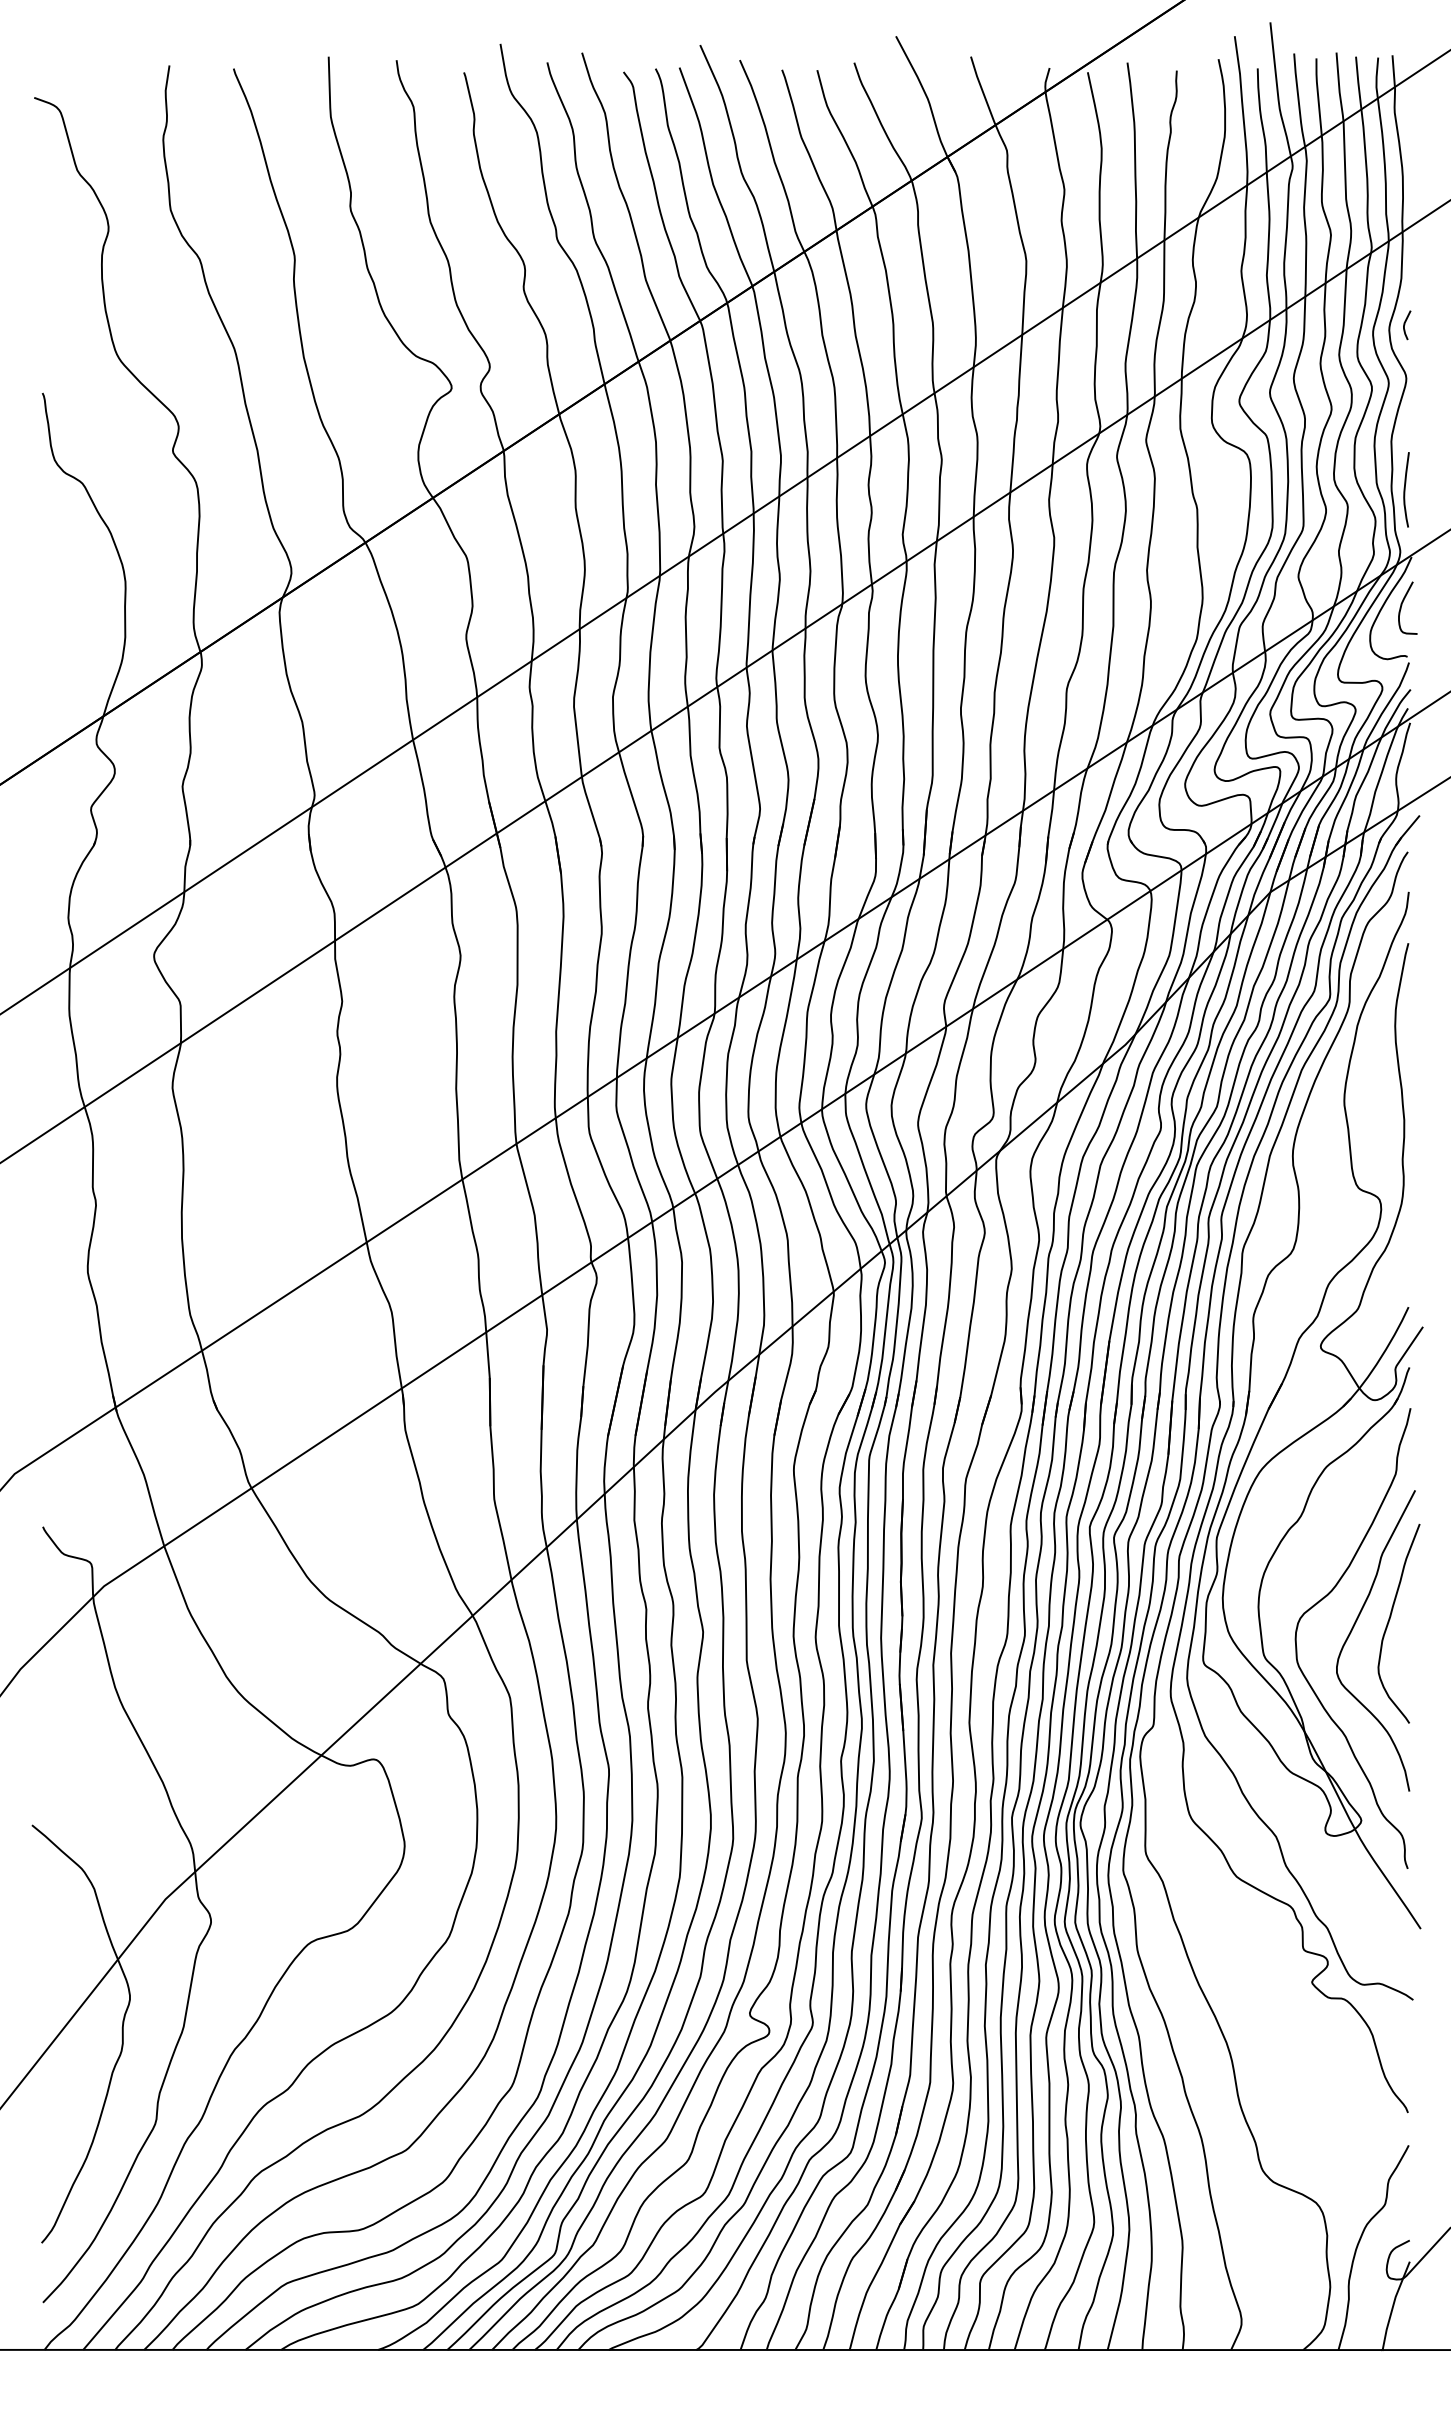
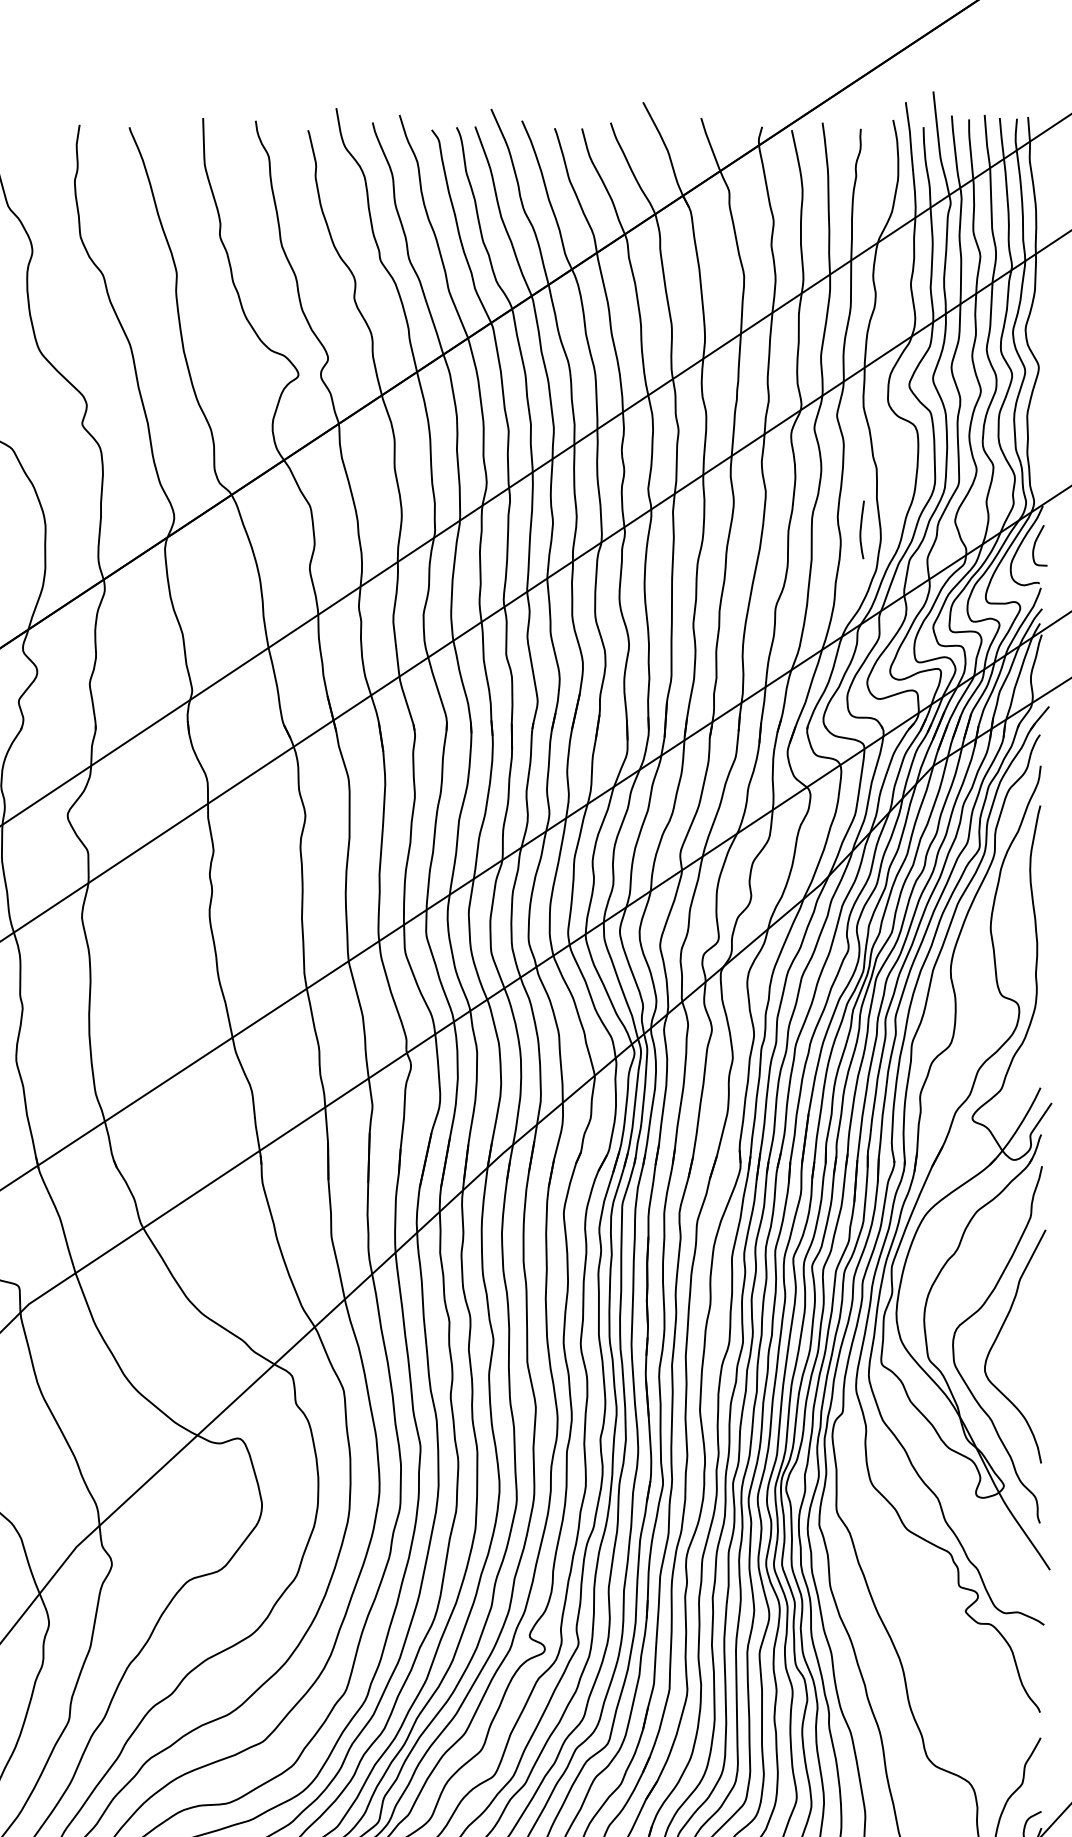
curve: (1405, 324) -> (1038, 325), removed
curve: (1405, 489) -> (861, 529), moved
curve: (1390, 1619) -> (1026, 1330), removed

